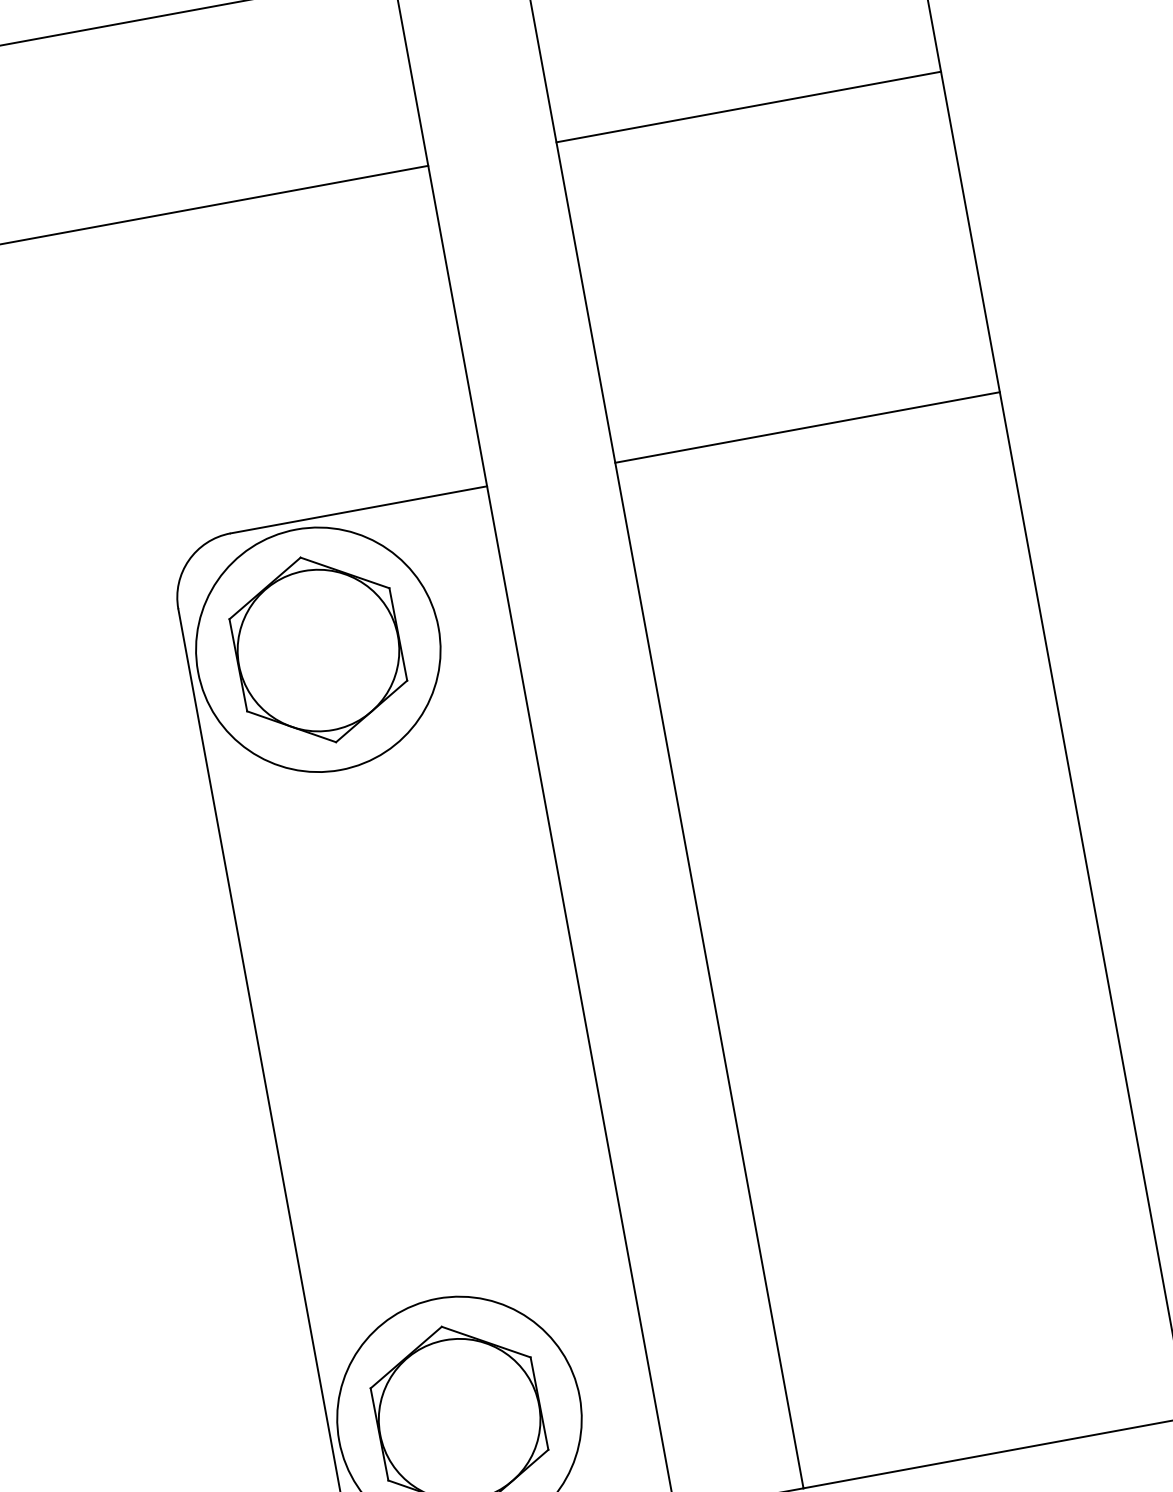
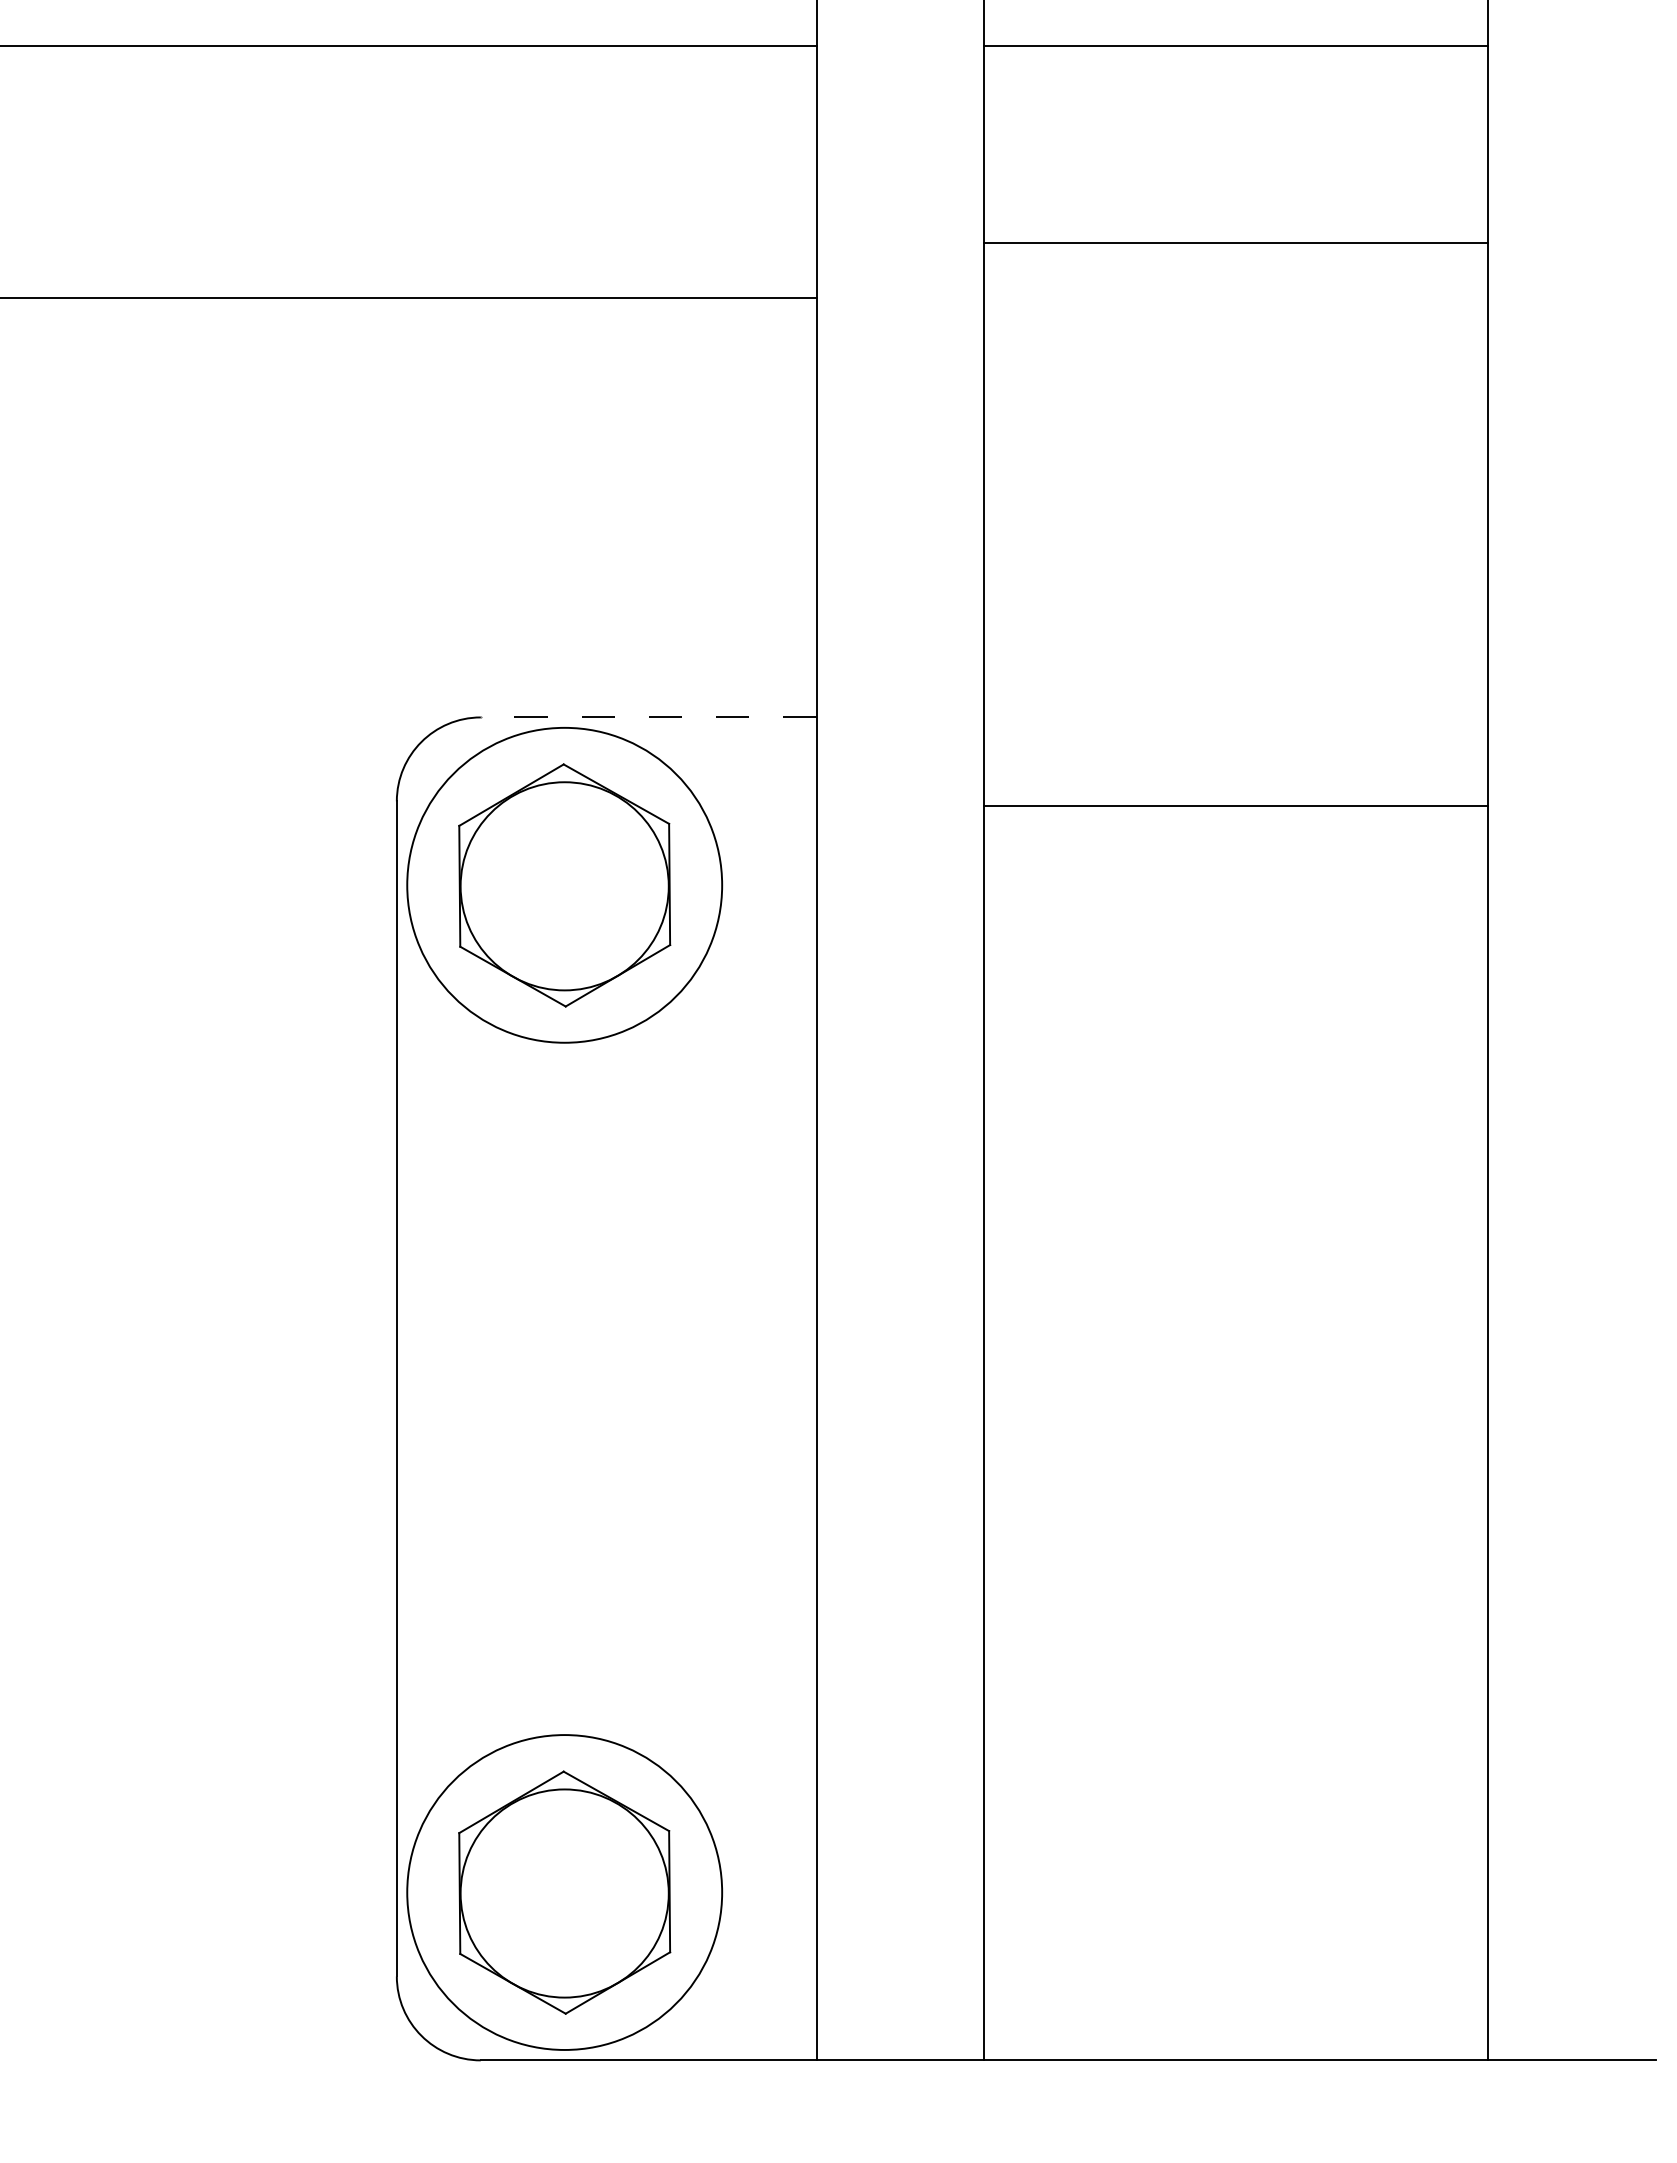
line: (748, 106) -> (1235, 242), moved
line: (807, 427) -> (1235, 806), moved
line: (358, 509) -> (648, 717), solid -> dashed

